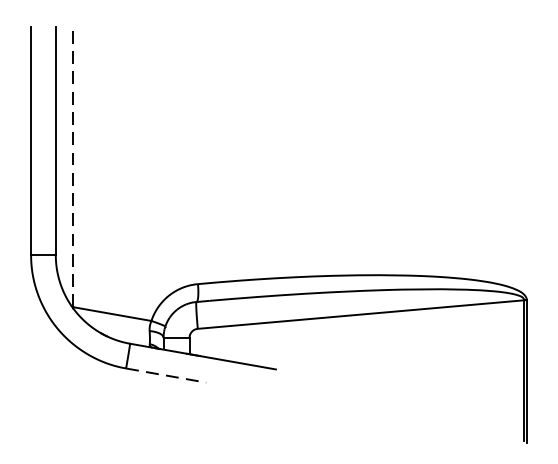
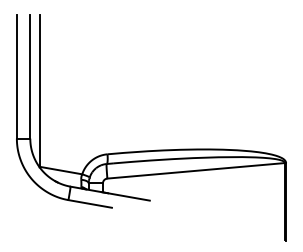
line: (72, 166) -> (39, 90), dashed -> solid
line: (166, 376) -> (90, 204), dashed -> solid

